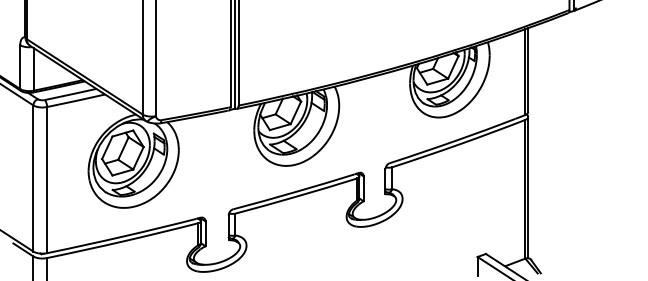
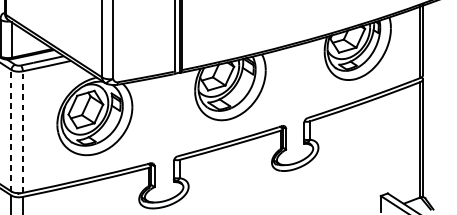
line: (33, 178) -> (11, 130), solid -> dashed
line: (47, 179) -> (23, 131), solid -> dashed

